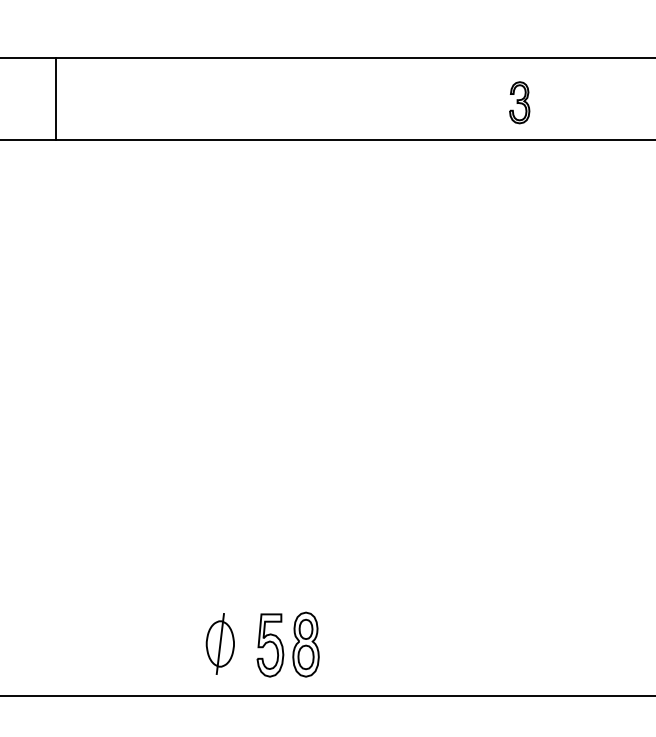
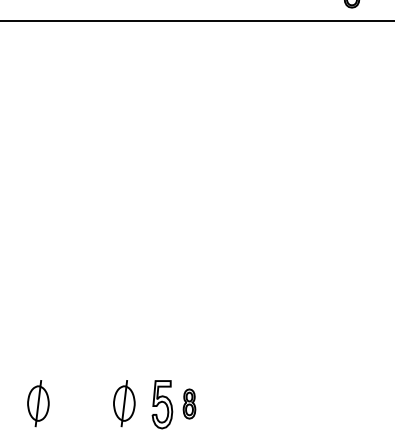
part: (106, 643) -> (37, 403), added
part: (305, 644) -> (189, 403), size x0.6

